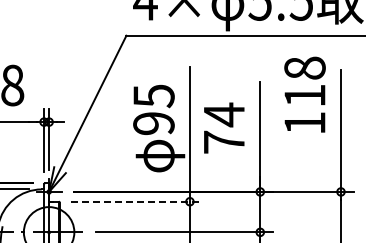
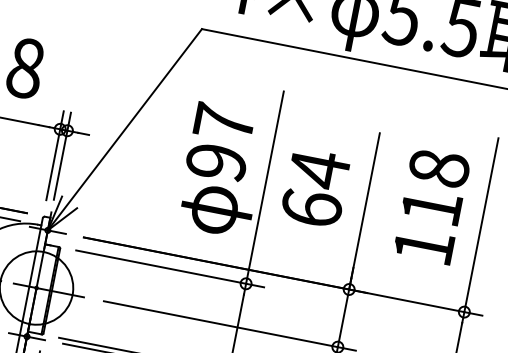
text: (304, 94) -> (431, 205), moved
text: (153, 96) -> (223, 123), 95 -> 97
text: (224, 141) -> (312, 207), 74 -> 64
line: (136, 201) -> (169, 268), dashed -> solid

